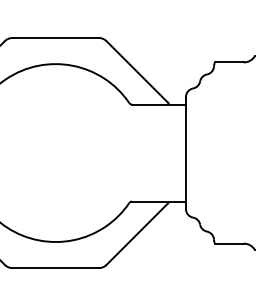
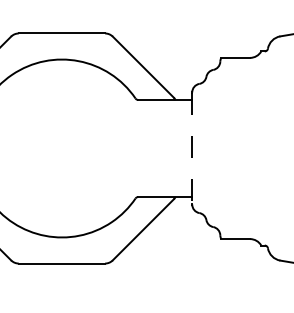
line: (186, 153) -> (192, 148), solid -> dashed

